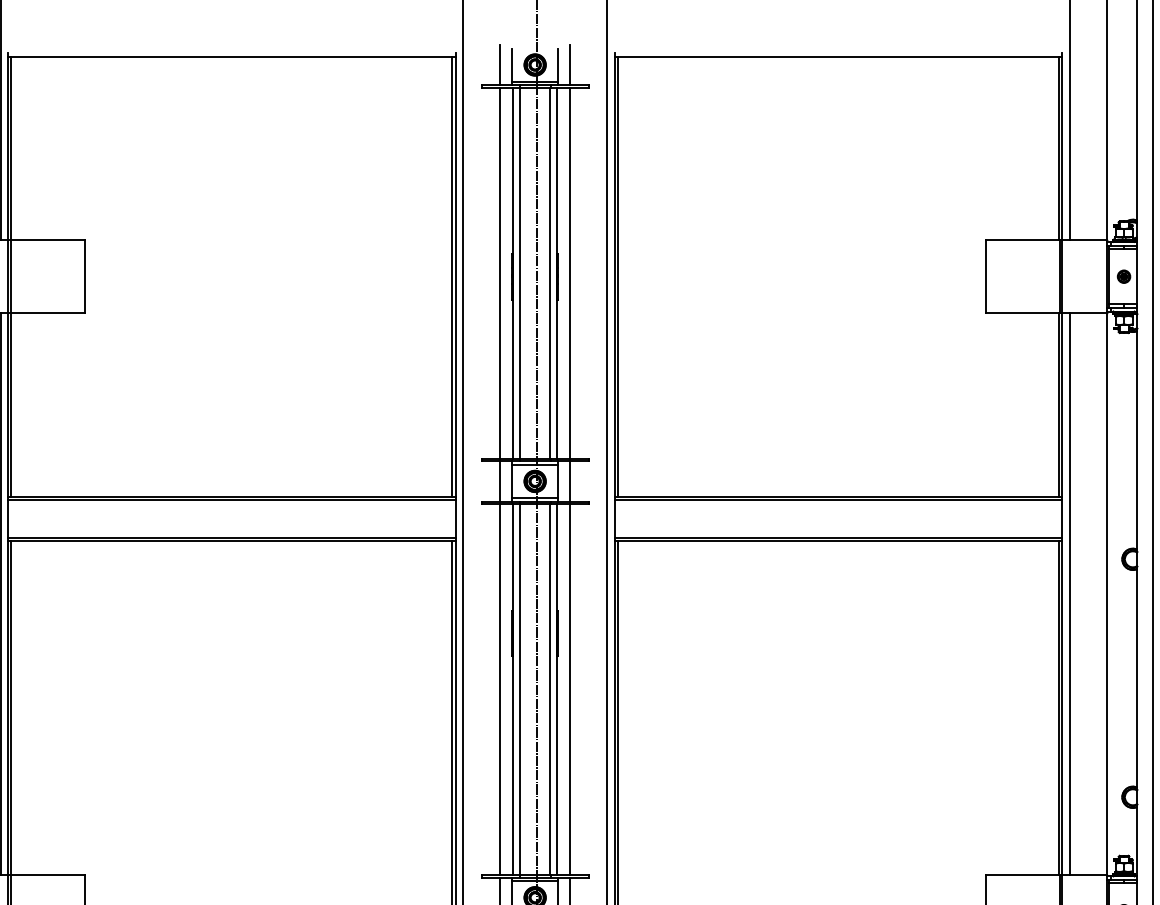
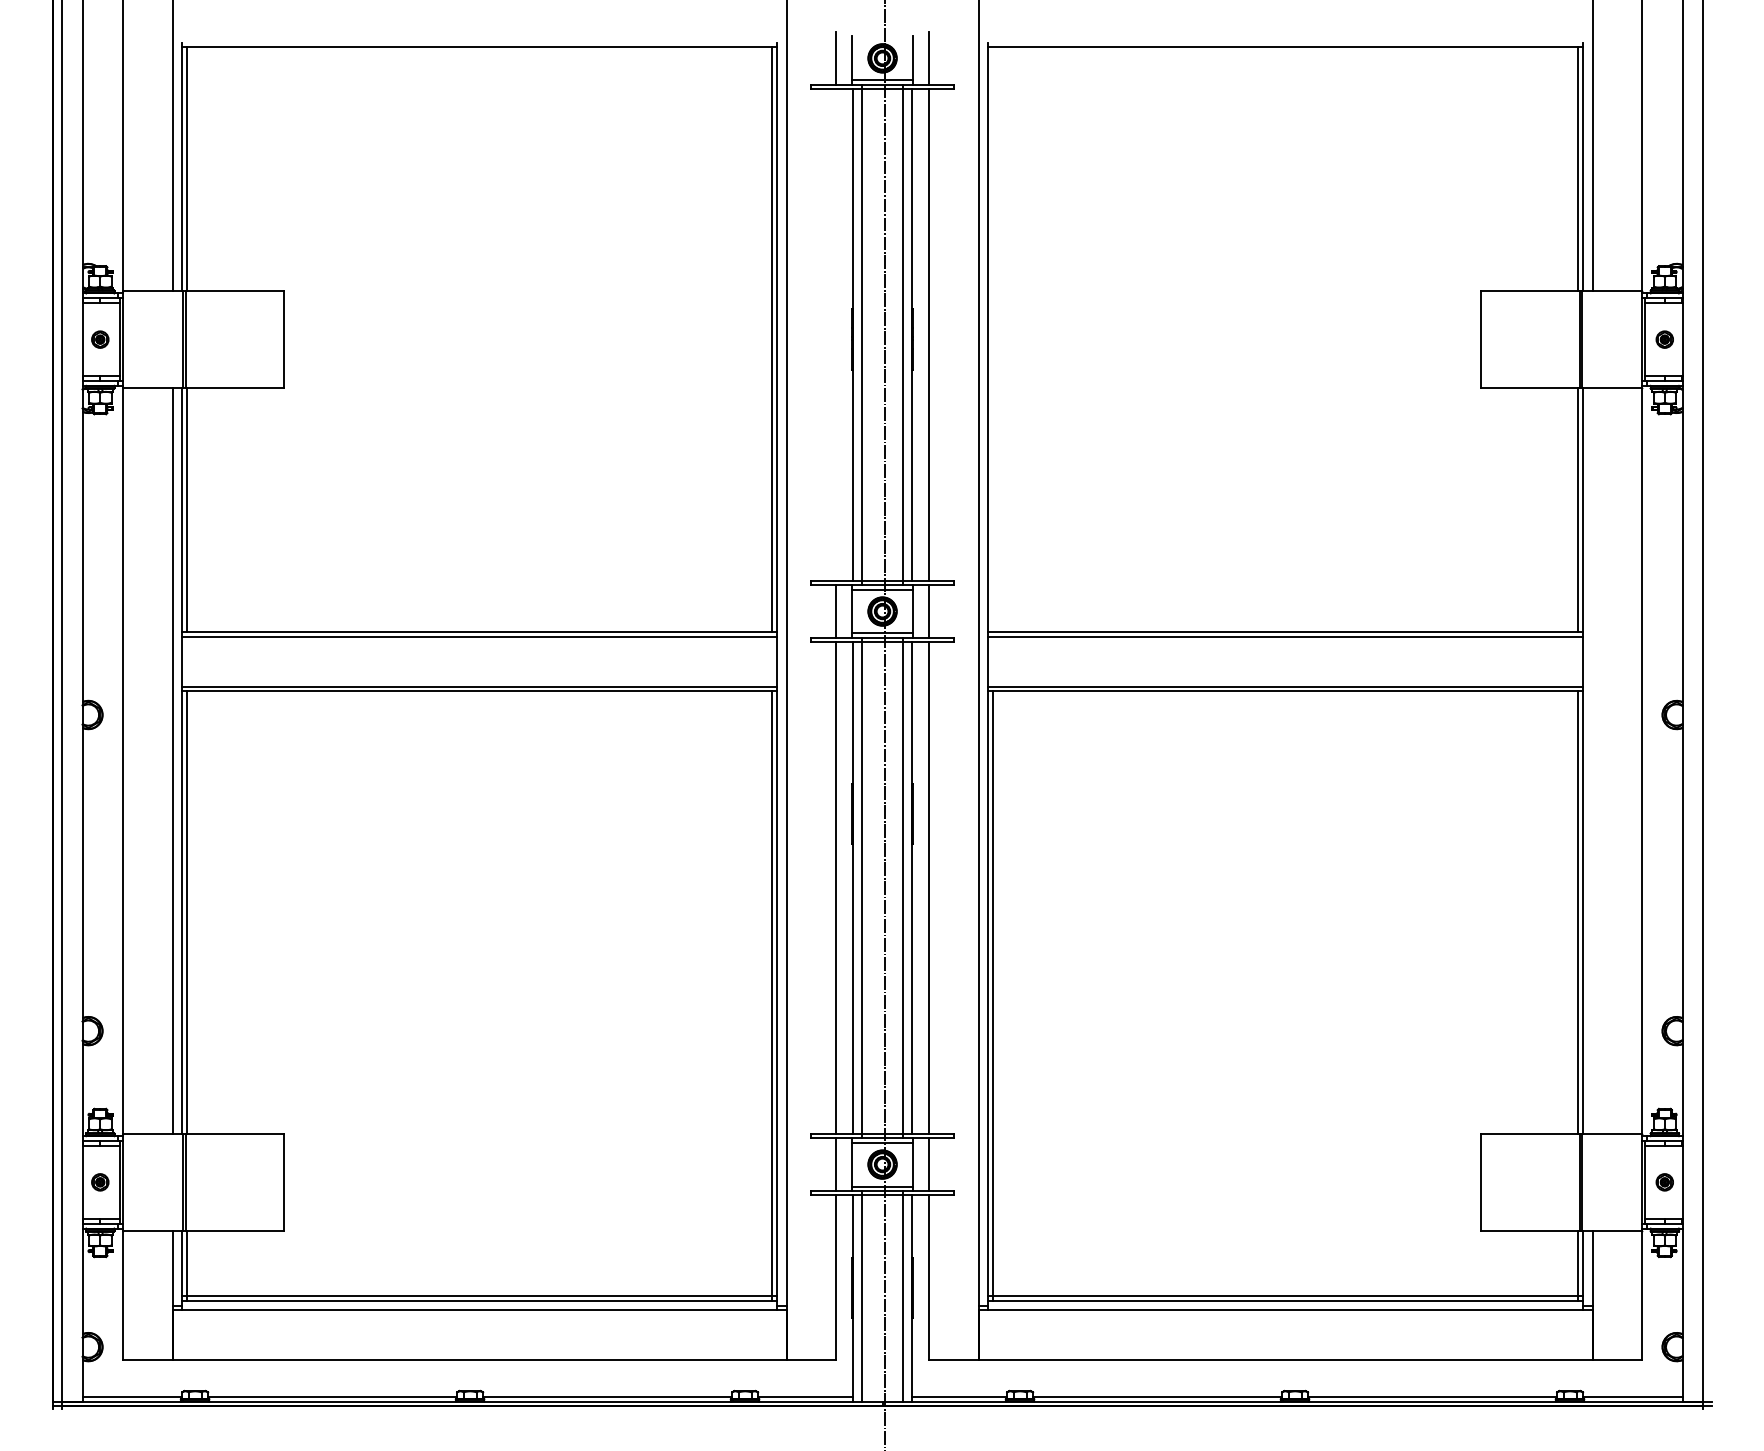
line: (500, 272) -> (836, 334), removed
line: (617, 276) -> (992, 339), removed
line: (1069, 593) -> (1592, 760), removed

